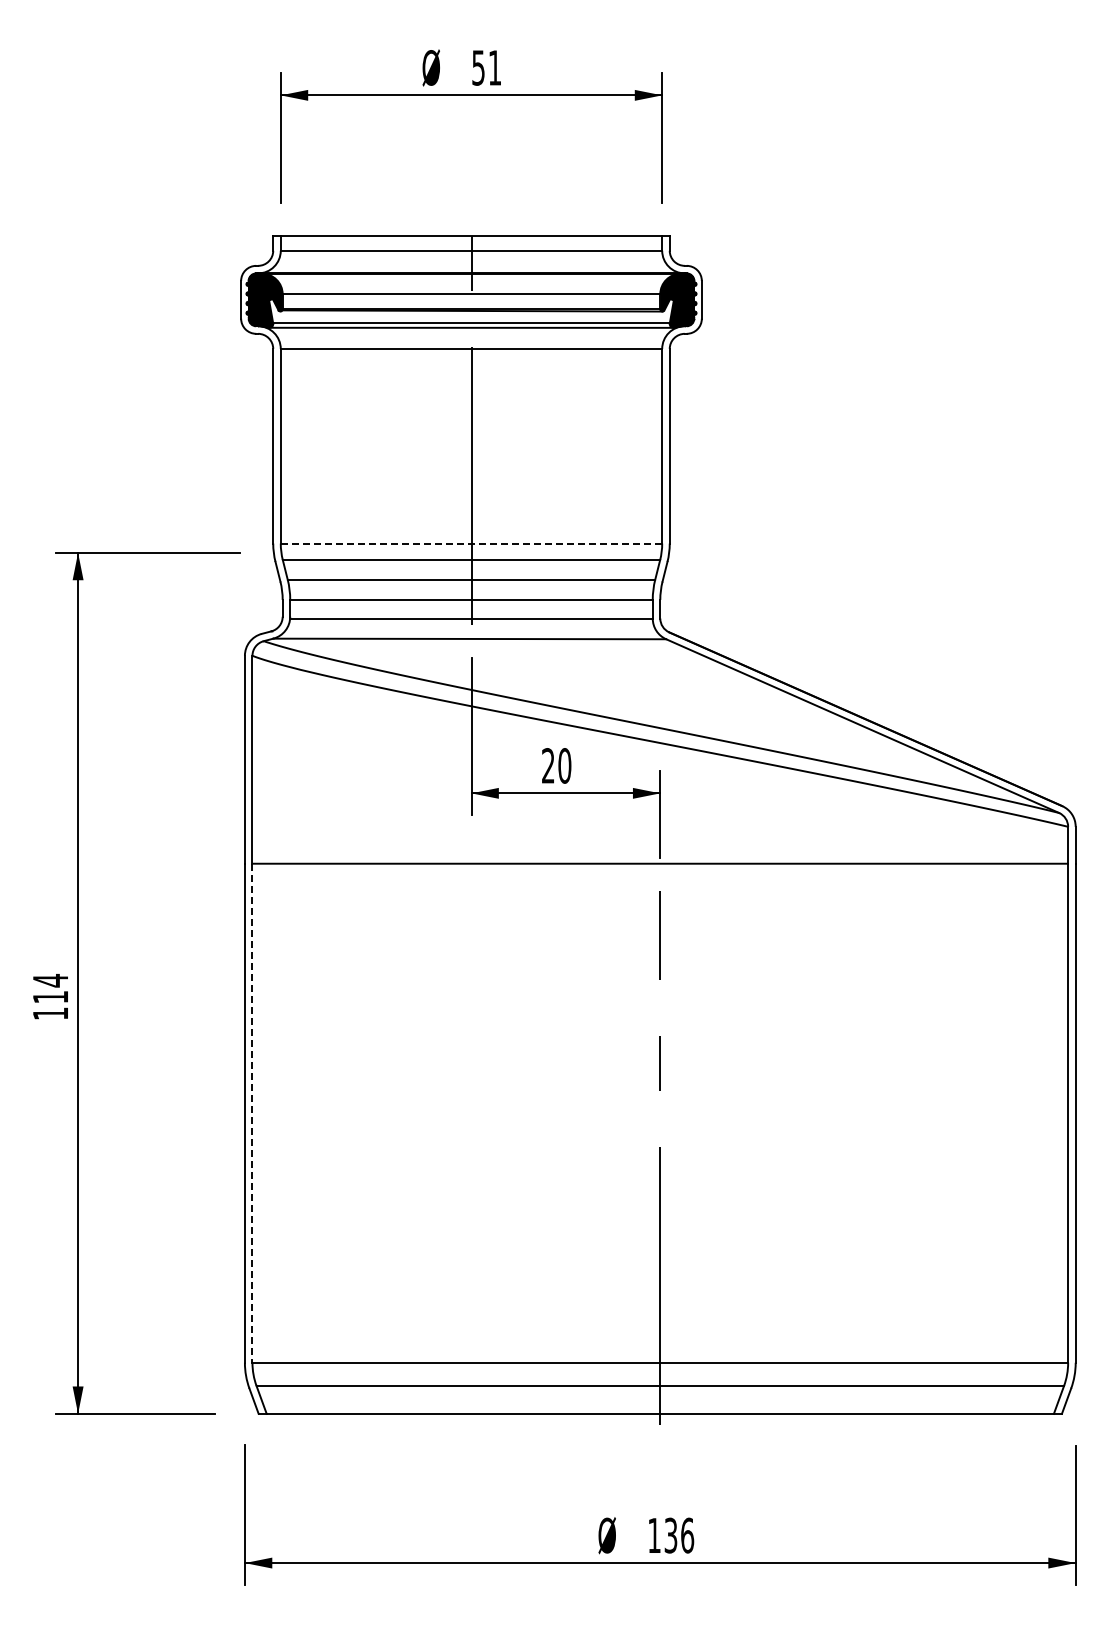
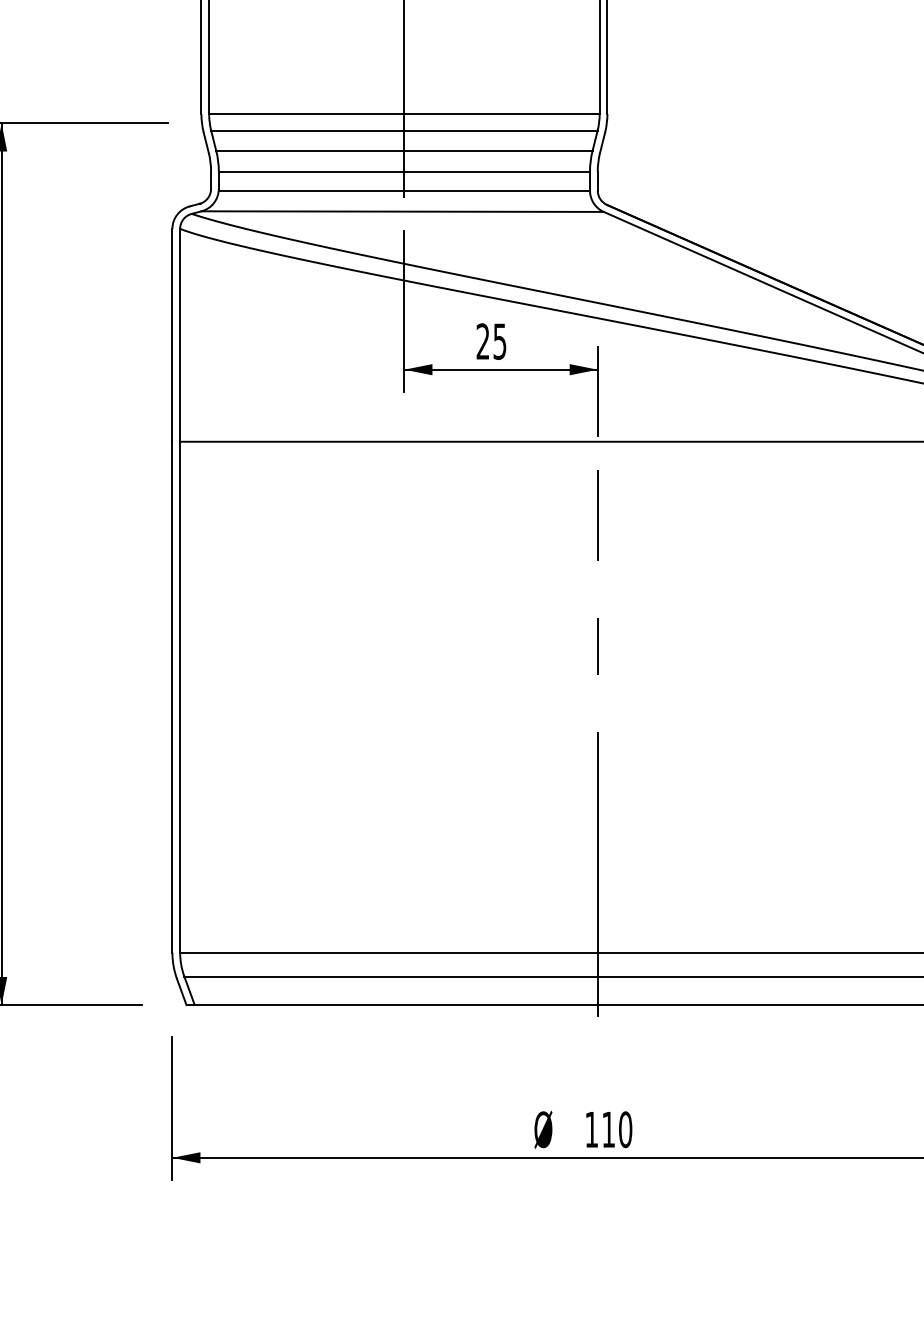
line: (471, 543) -> (404, 113), dashed -> solid
text: (564, 765) -> (499, 341), 20 -> 25
line: (252, 1113) -> (180, 697), dashed -> solid
text: (679, 1535) -> (617, 1129), 136 -> 110

